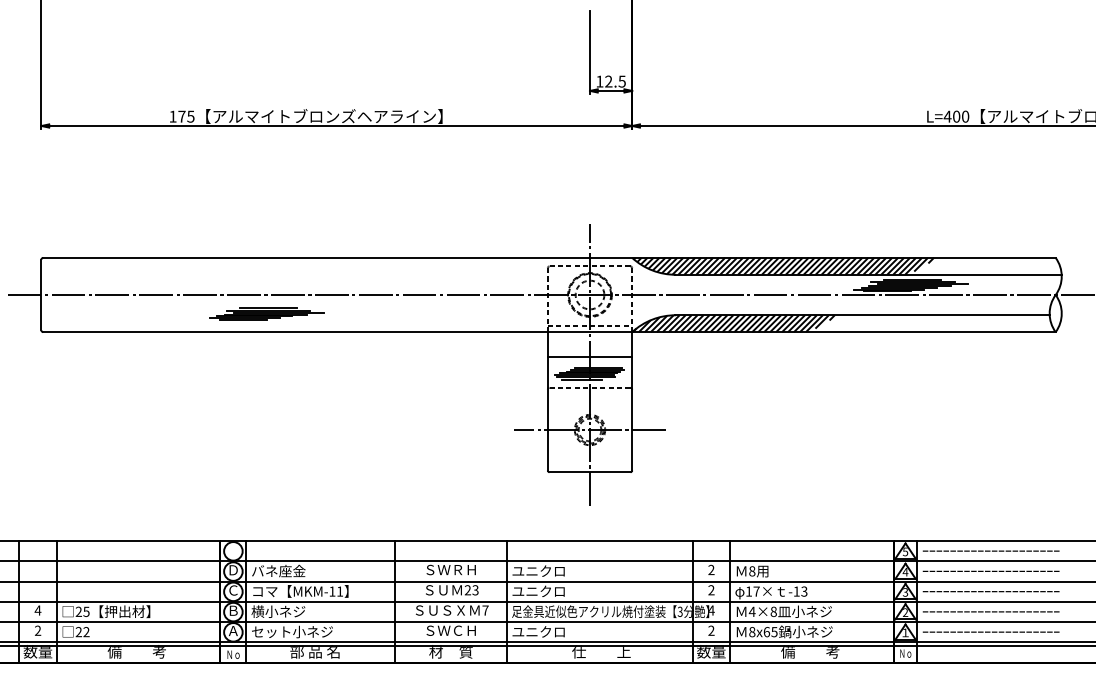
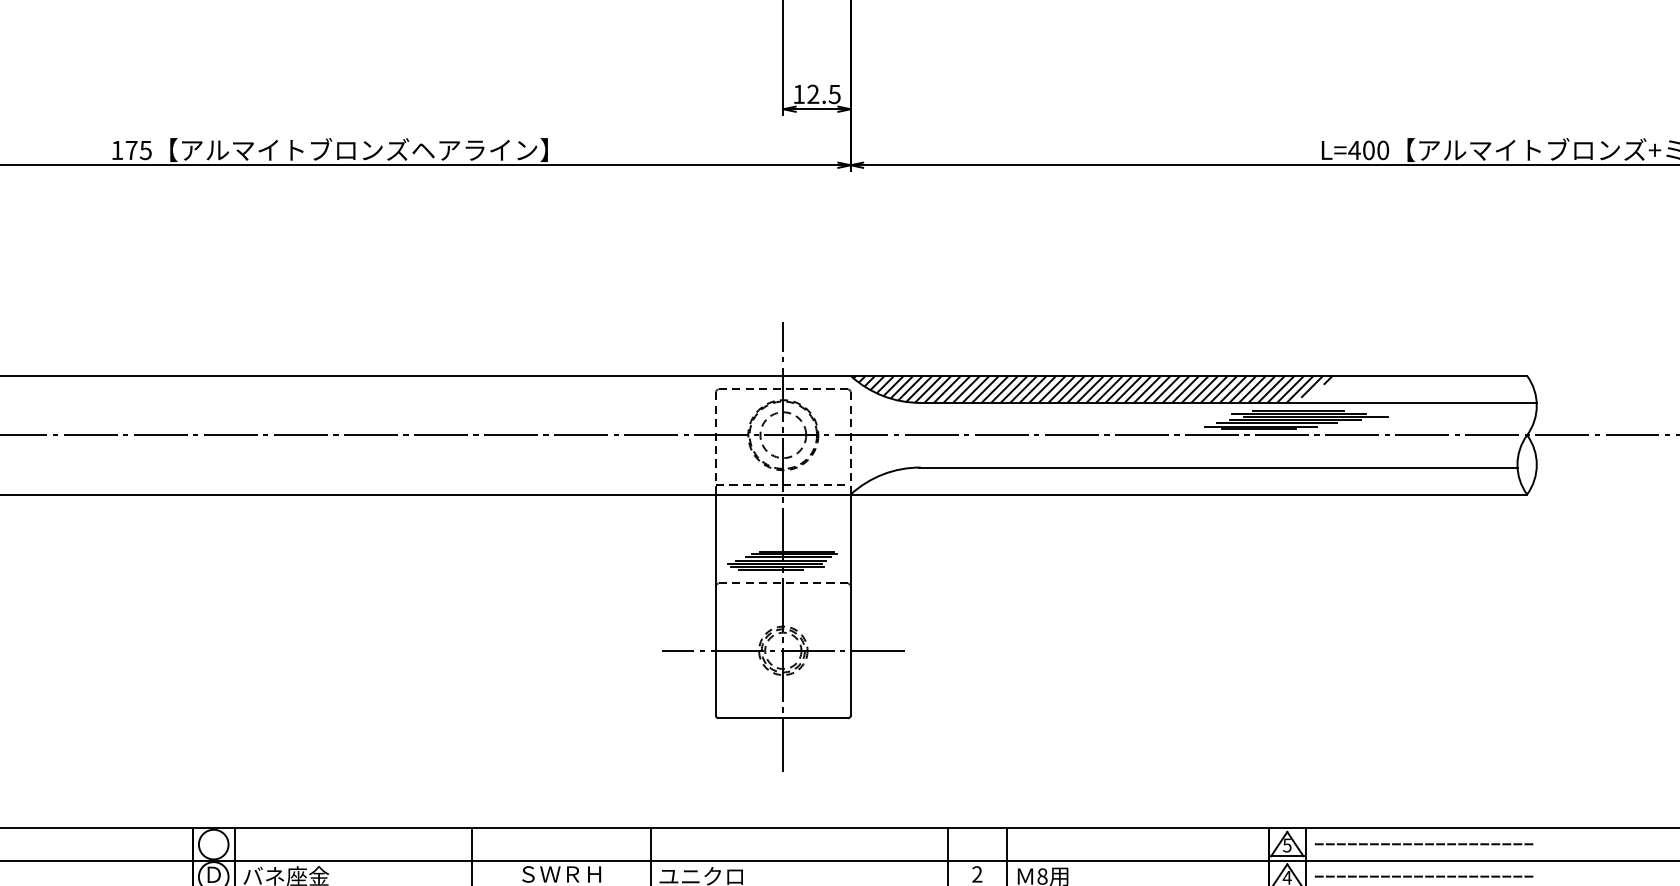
part: (266, 313) -> (266, 464), removed
hatch: (733, 323) -> (1012, 480), removed
line: (589, 356) -> (782, 533), removed

